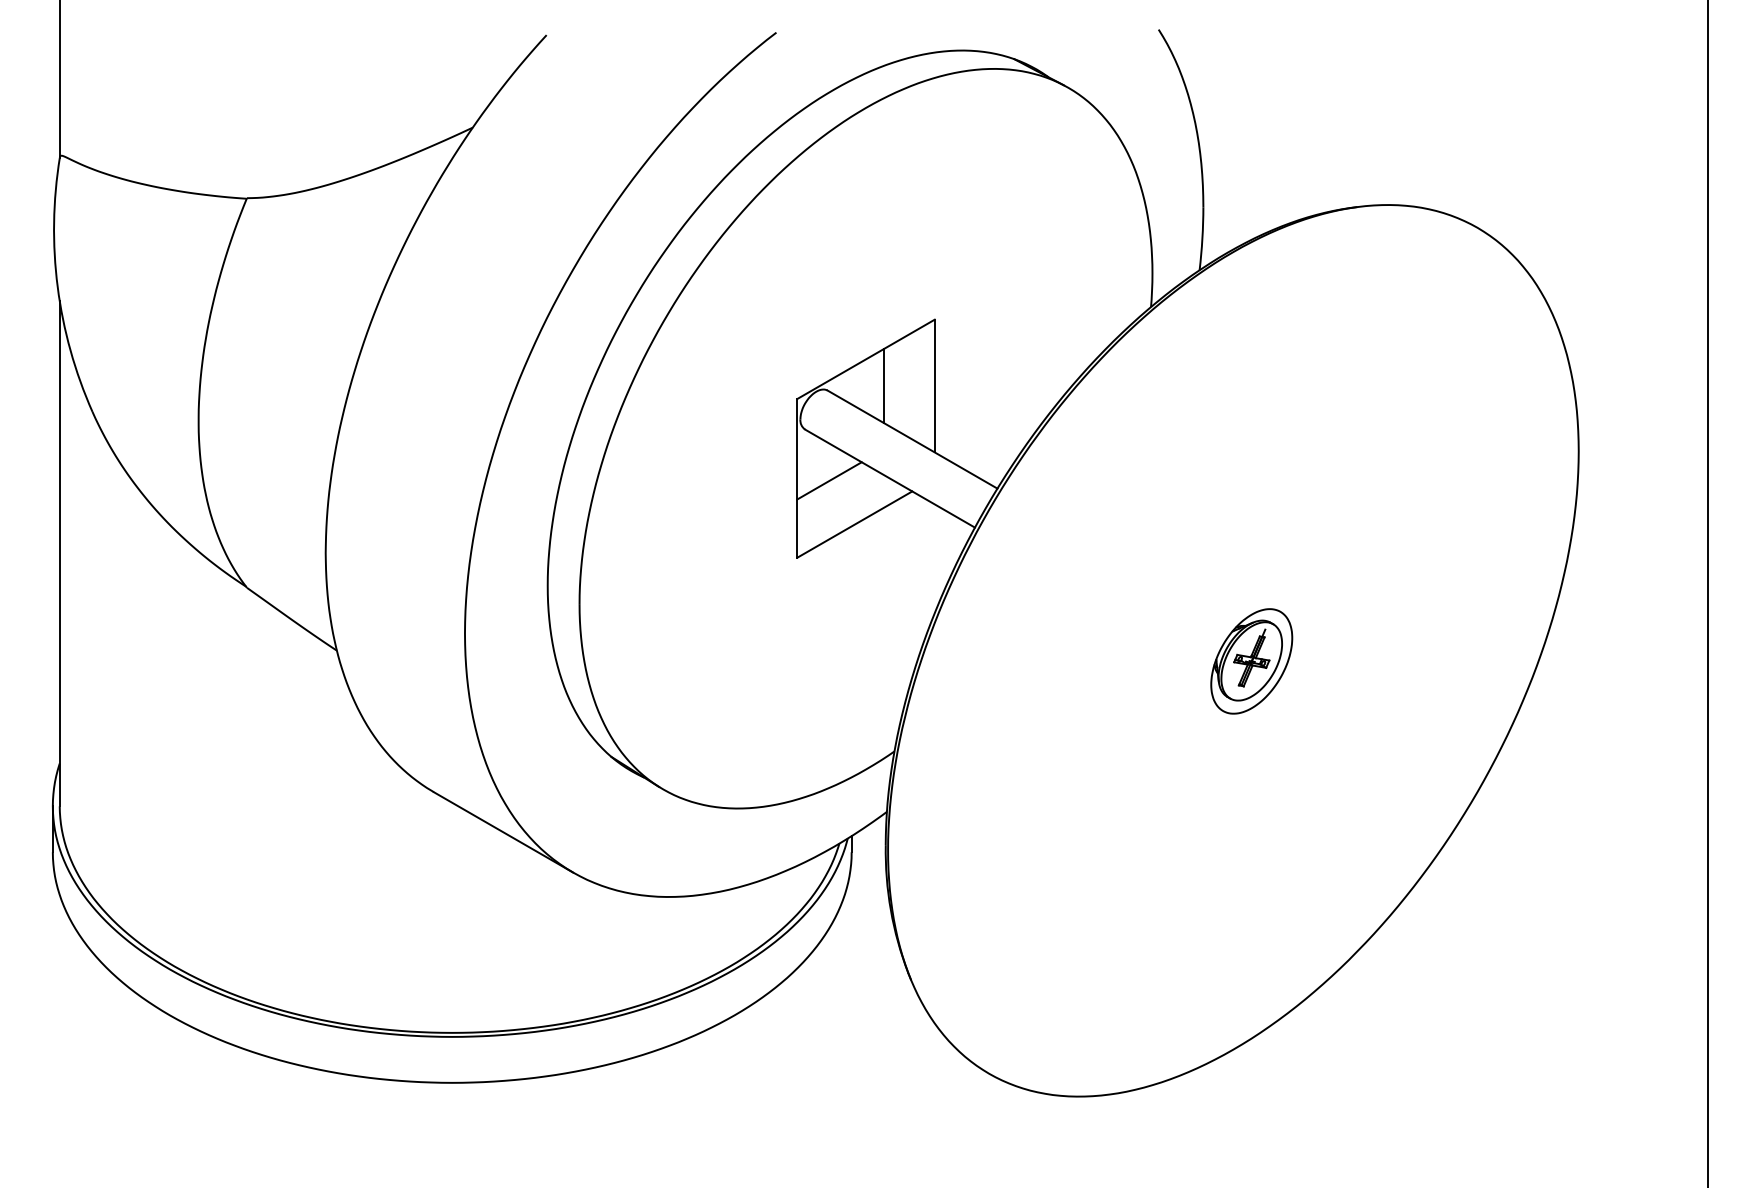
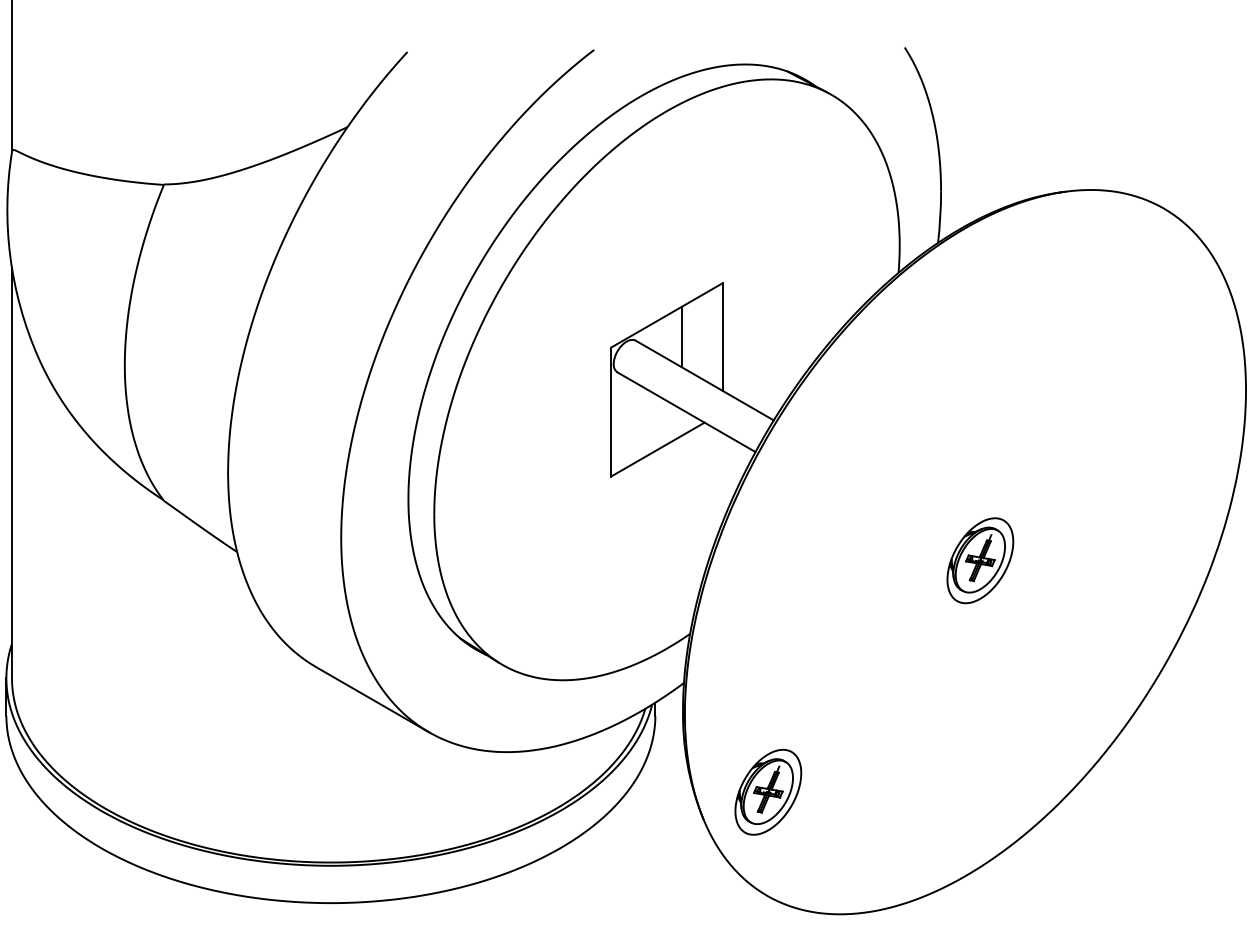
line: (829, 480) -> (637, 413), removed
part: (990, 946) -> (768, 792), added

